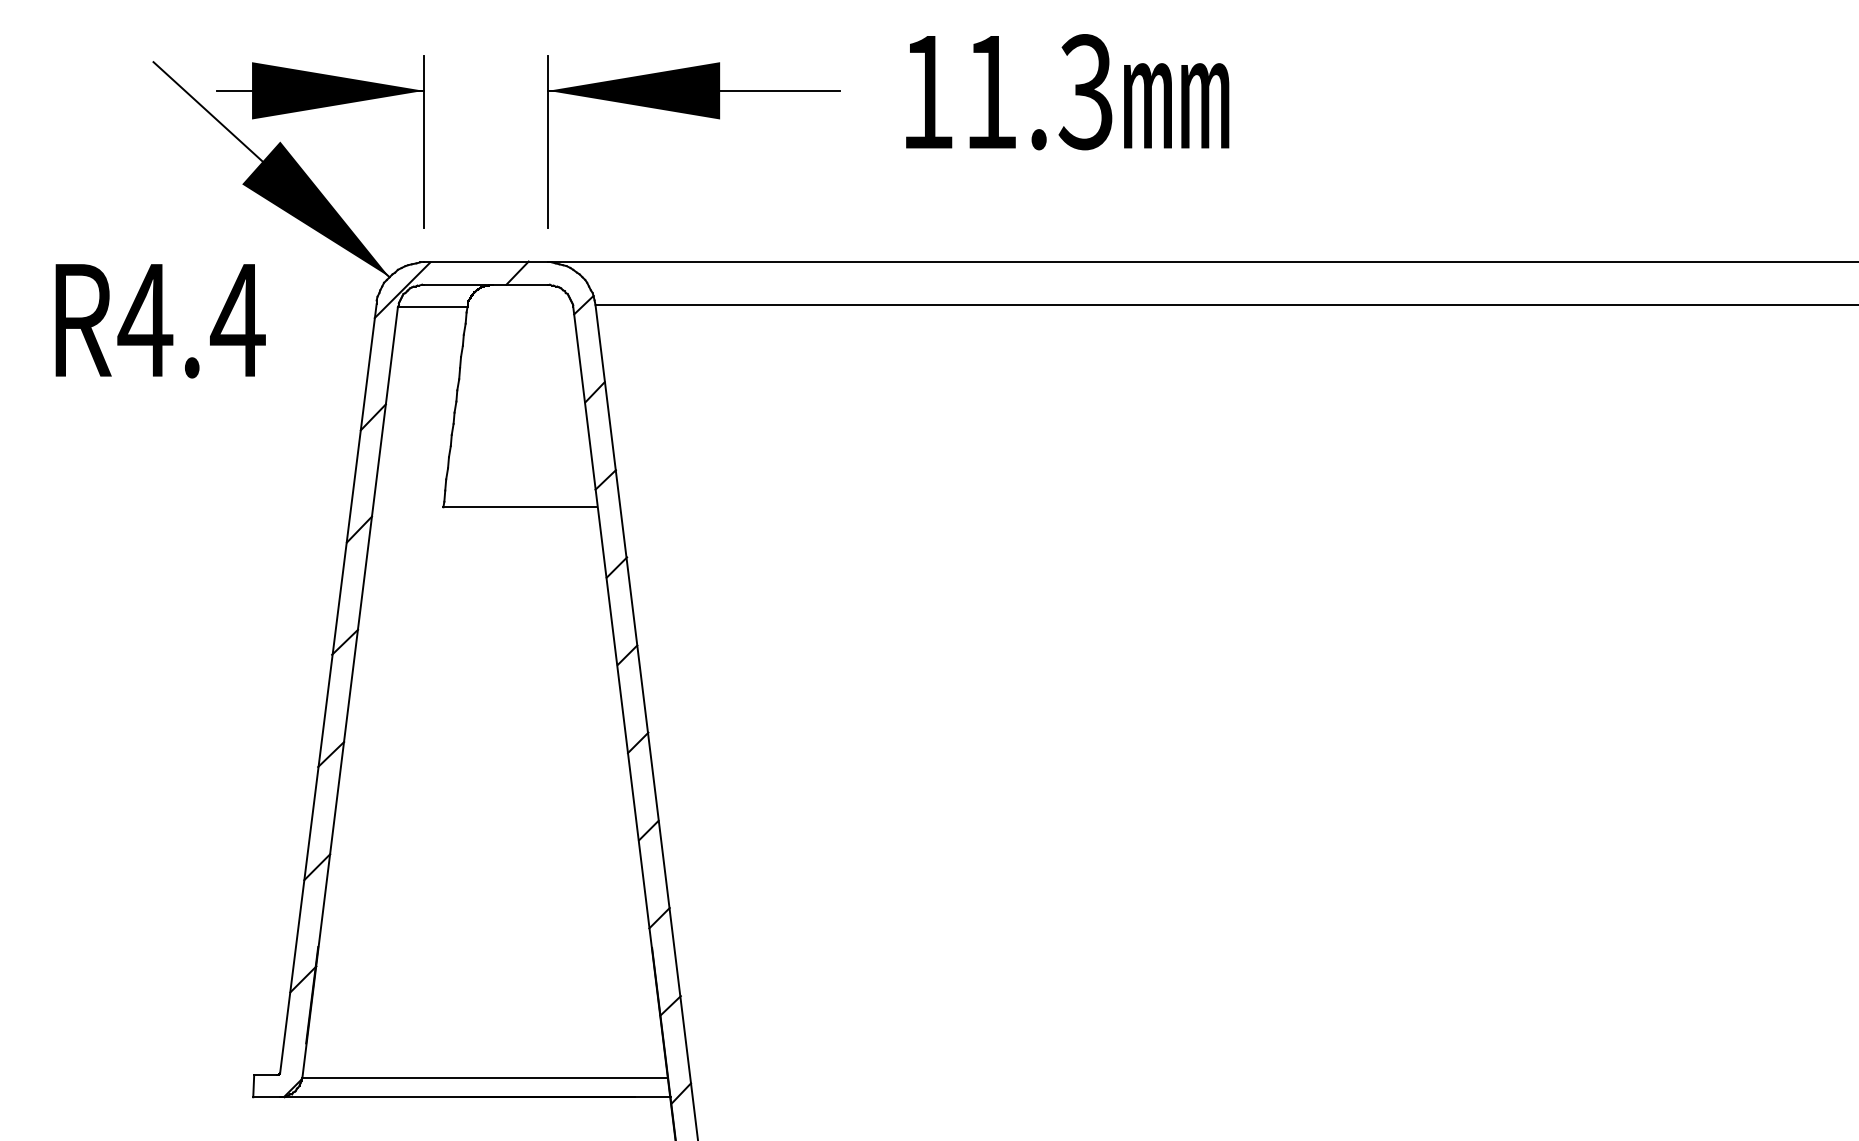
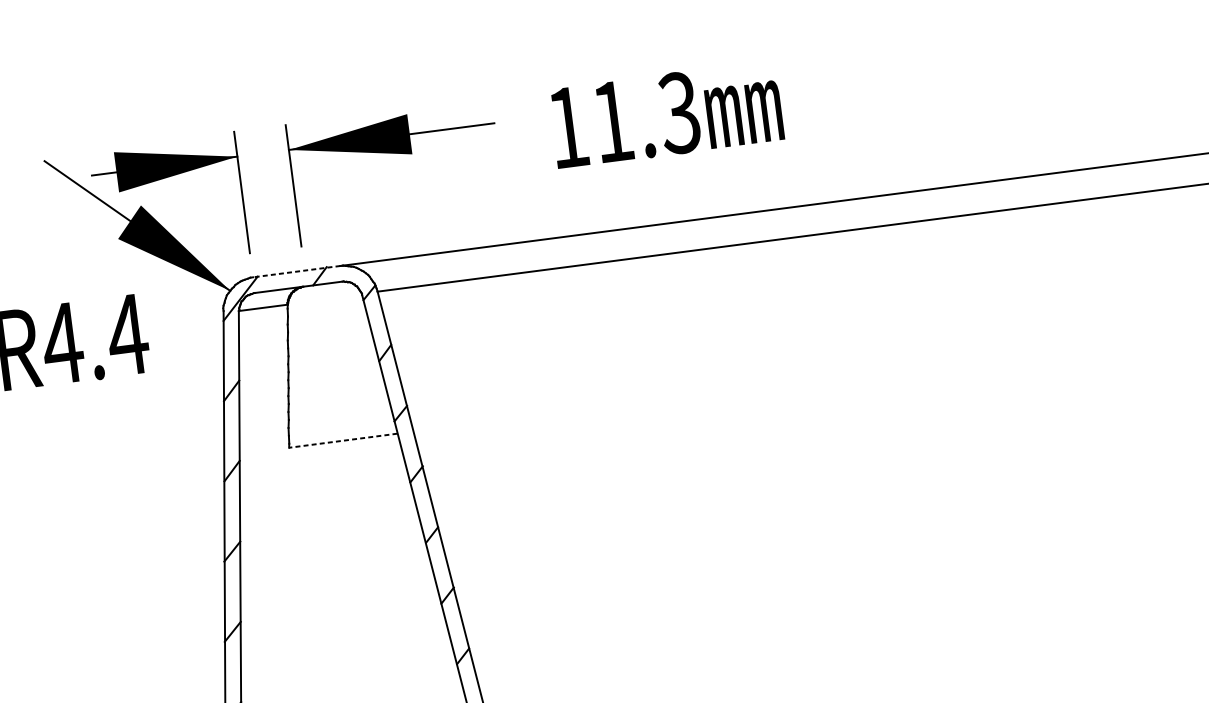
text: (1067, 92) -> (666, 114), moved
part: (700, 116) -> (398, 154), moved
line: (485, 262) -> (296, 271), solid -> dashed
line: (520, 507) -> (343, 440), solid -> dashed

